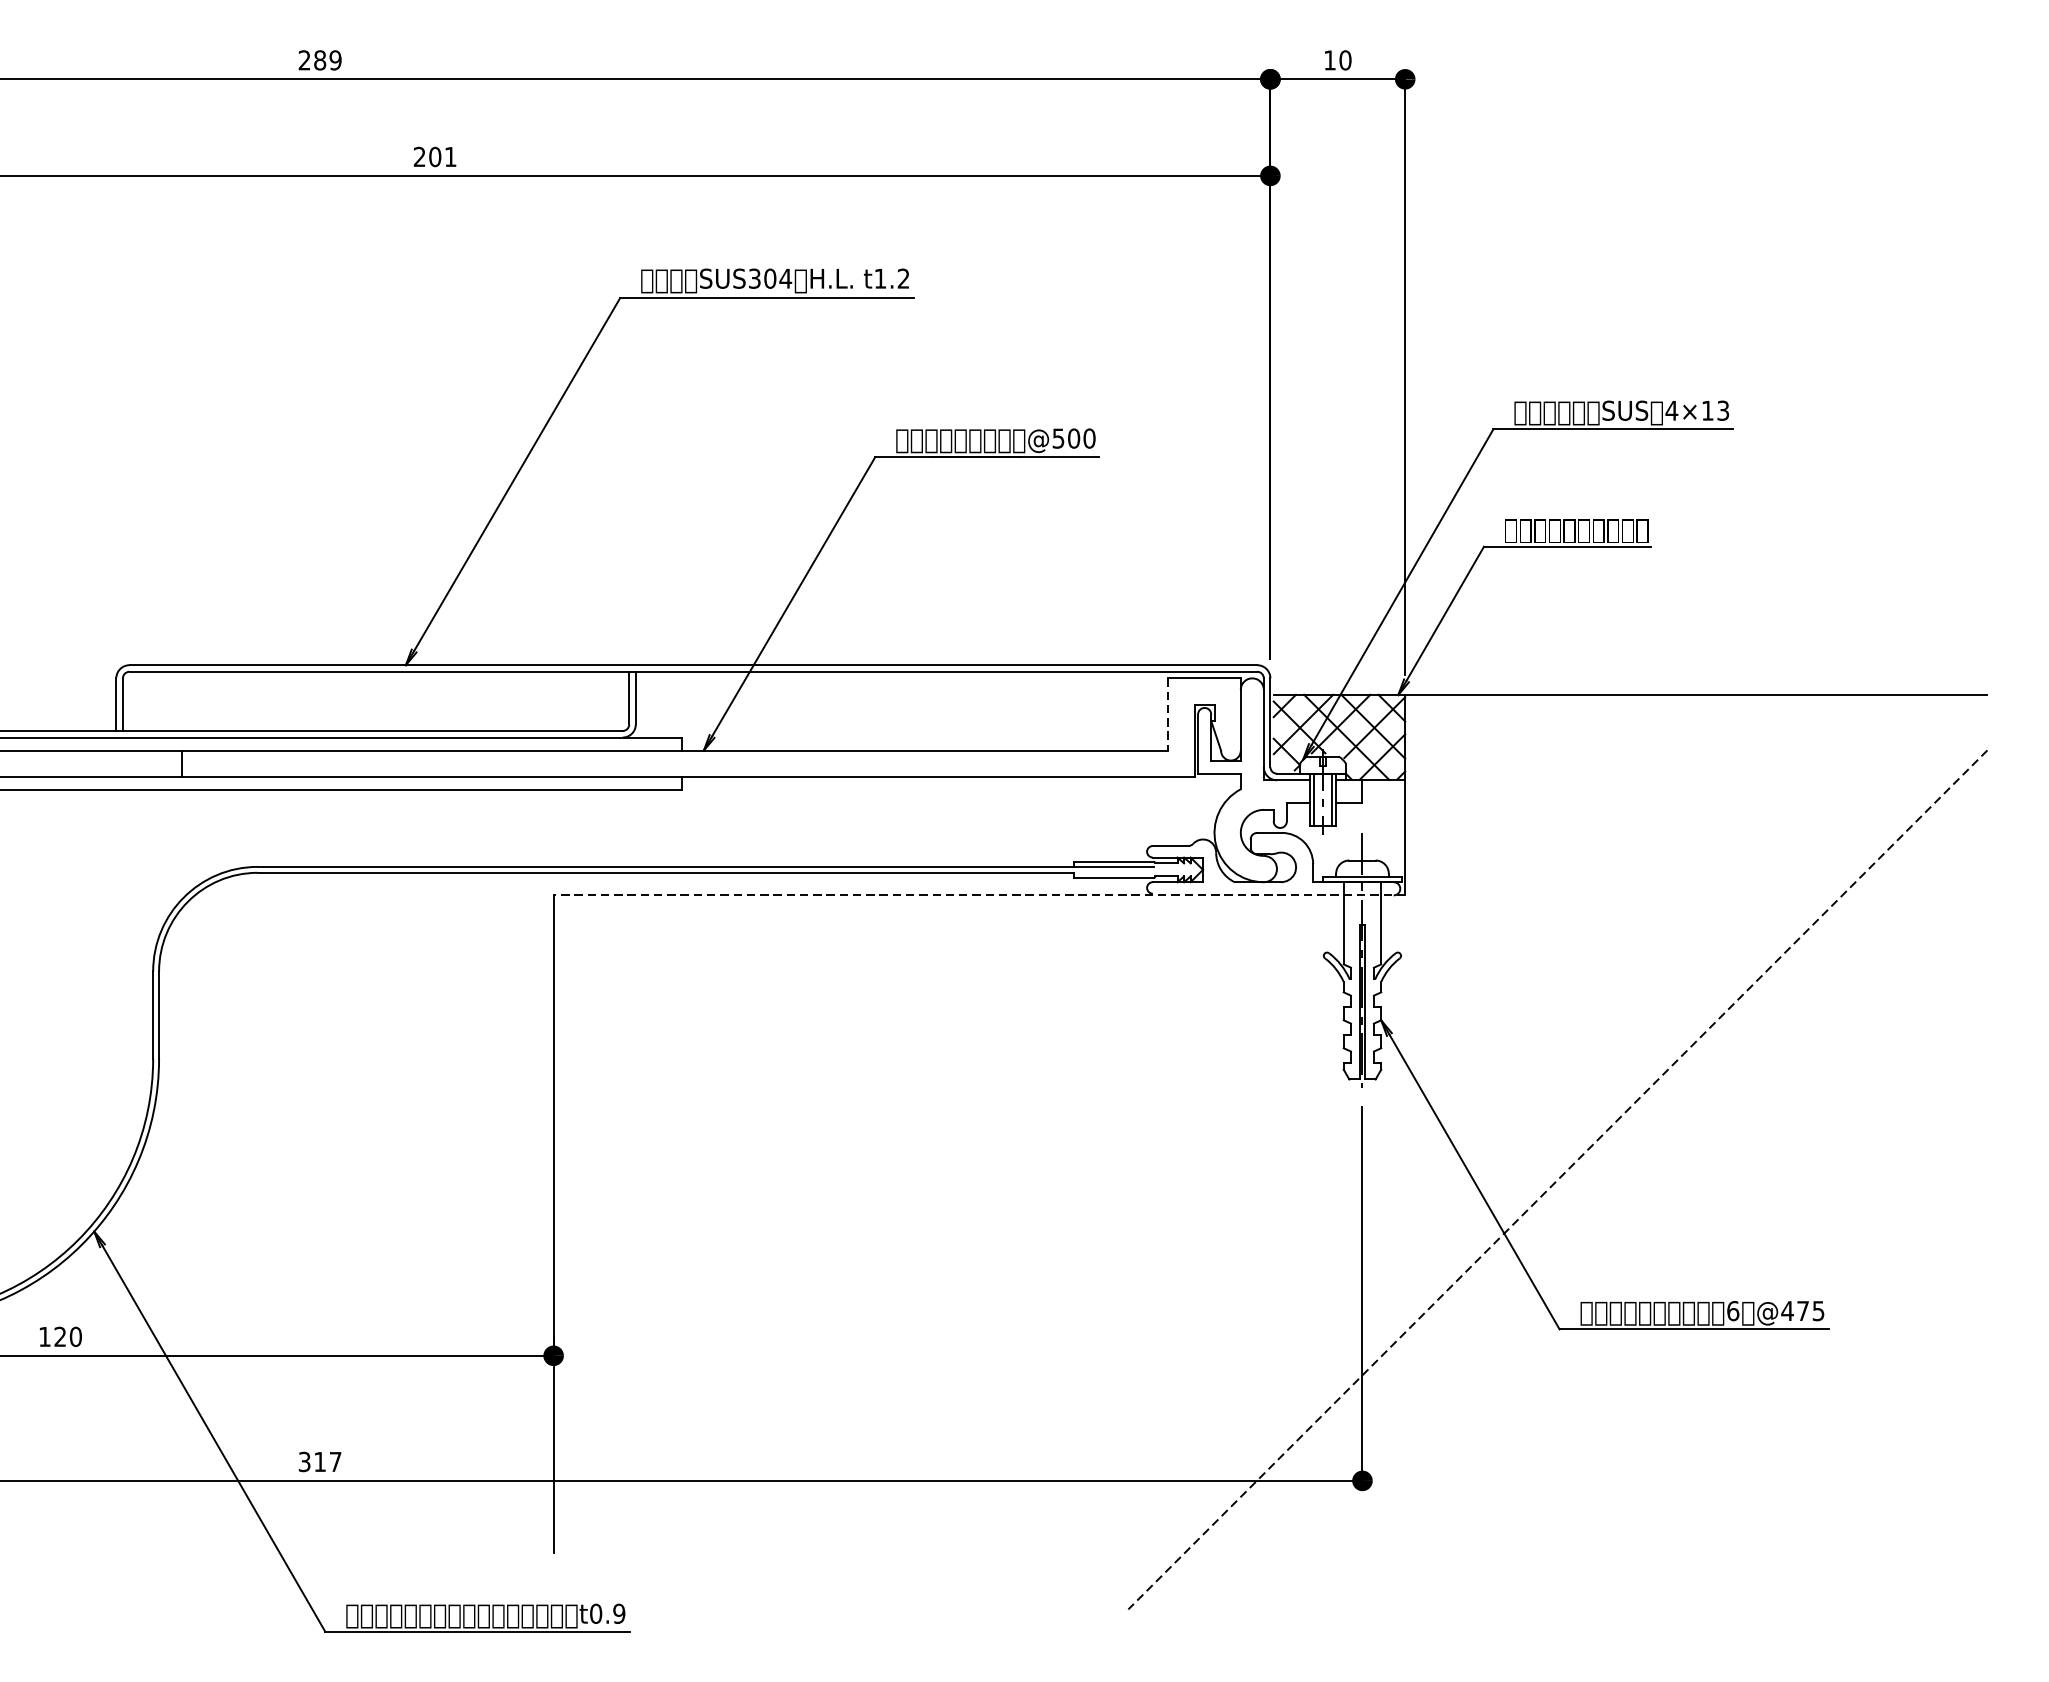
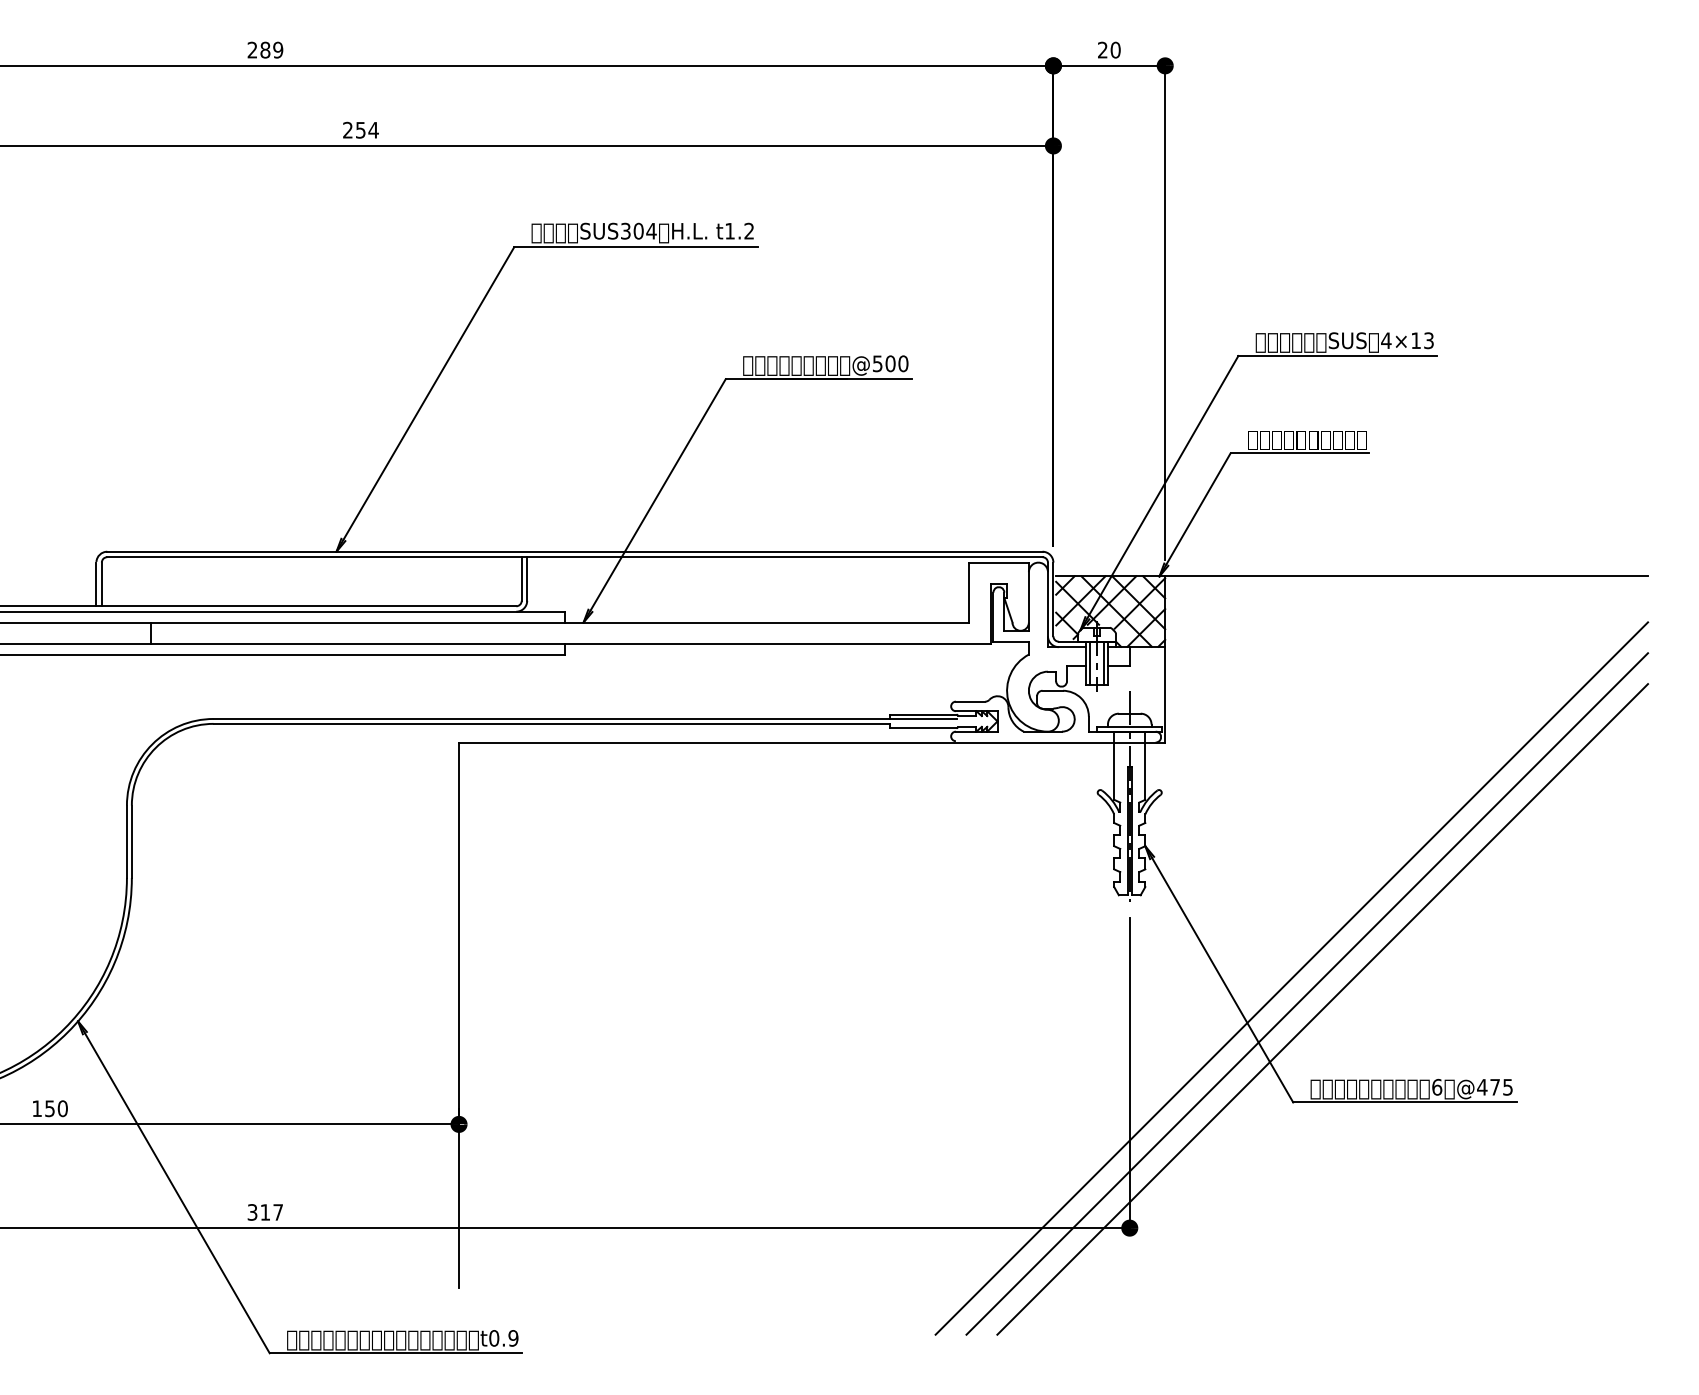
text: (1329, 59) -> (1102, 49), 10 -> 20
text: (442, 156) -> (366, 129), 201 -> 254
line: (1168, 714) -> (968, 592), dashed -> solid
line: (978, 895) -> (811, 742), dashed -> solid
line: (1557, 1179) -> (1291, 978), dashed -> solid
line: (1576, 1197) -> (1307, 993), added
line: (1594, 1217) -> (1322, 1009), added
text: (59, 1336) -> (49, 1108), 120 -> 150

